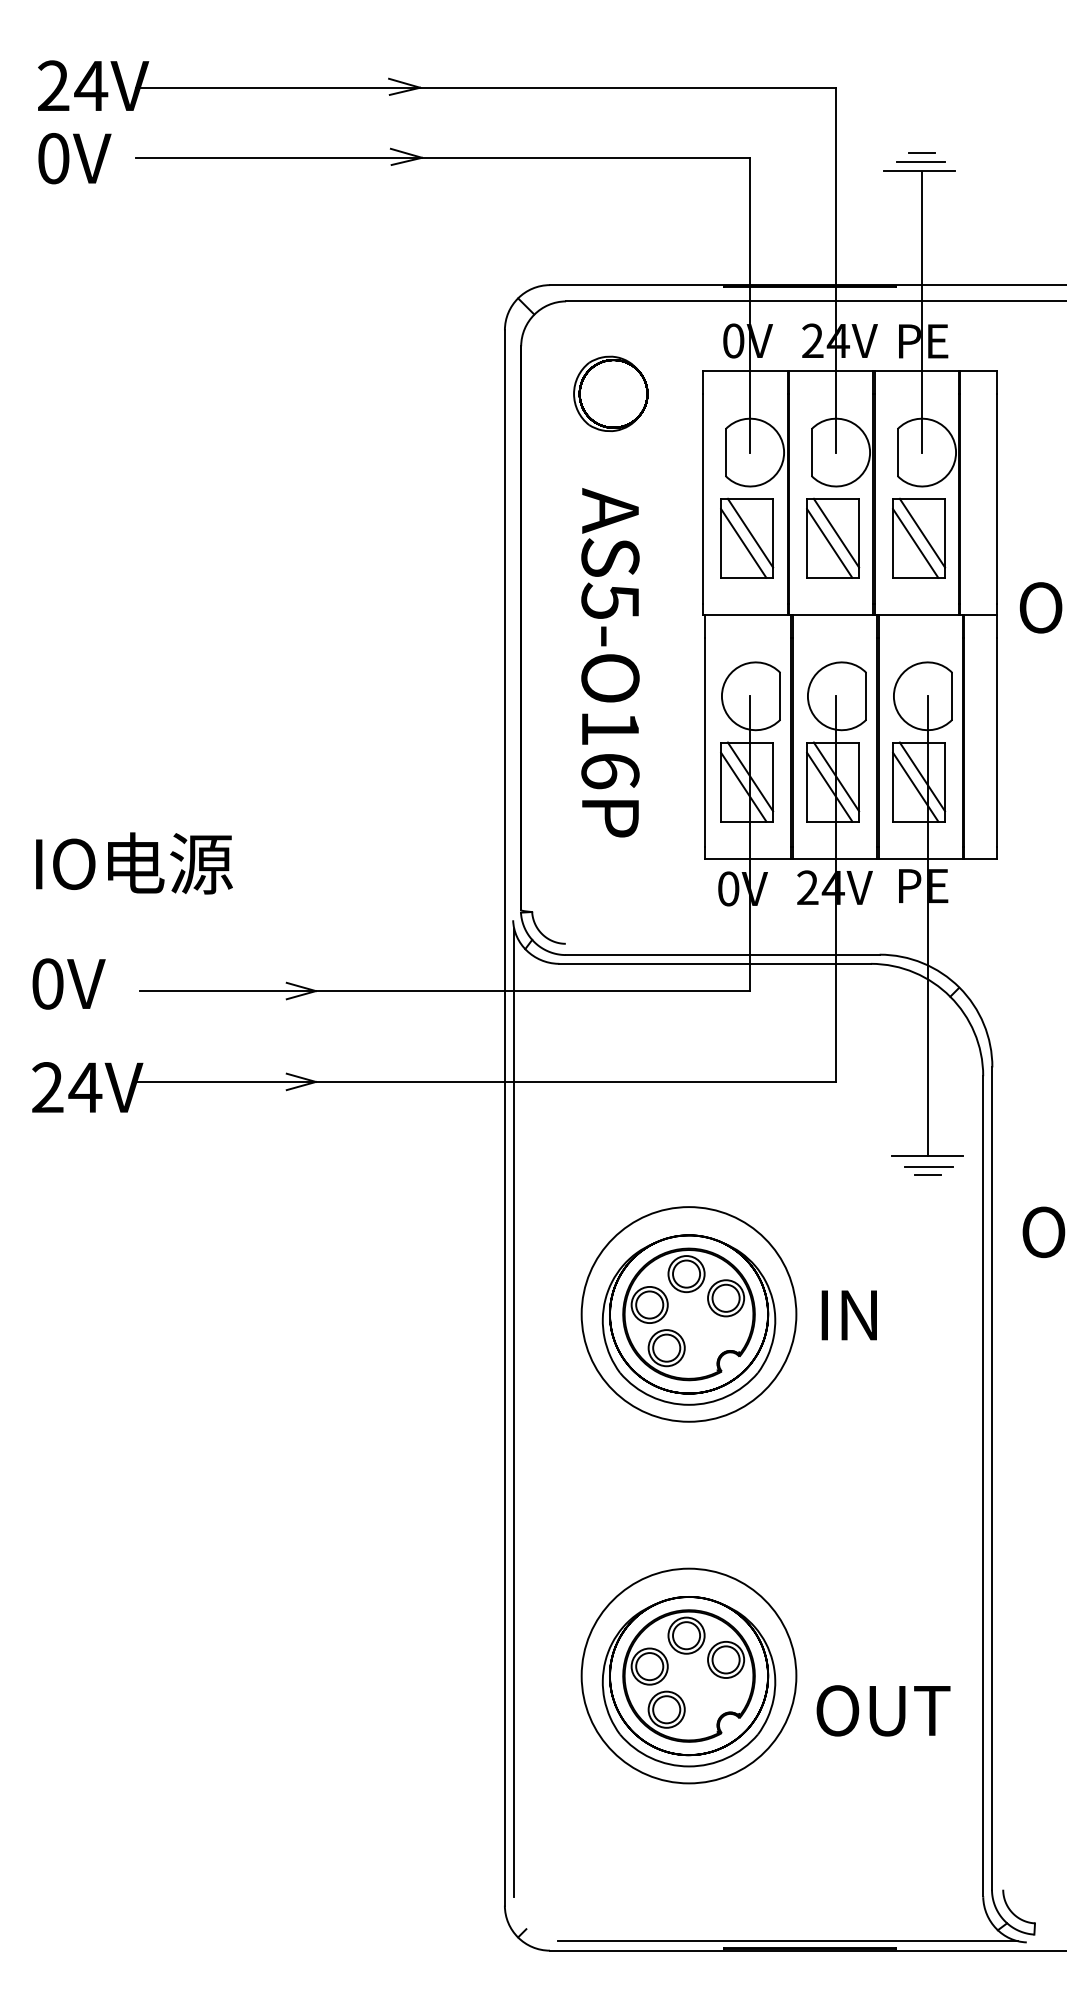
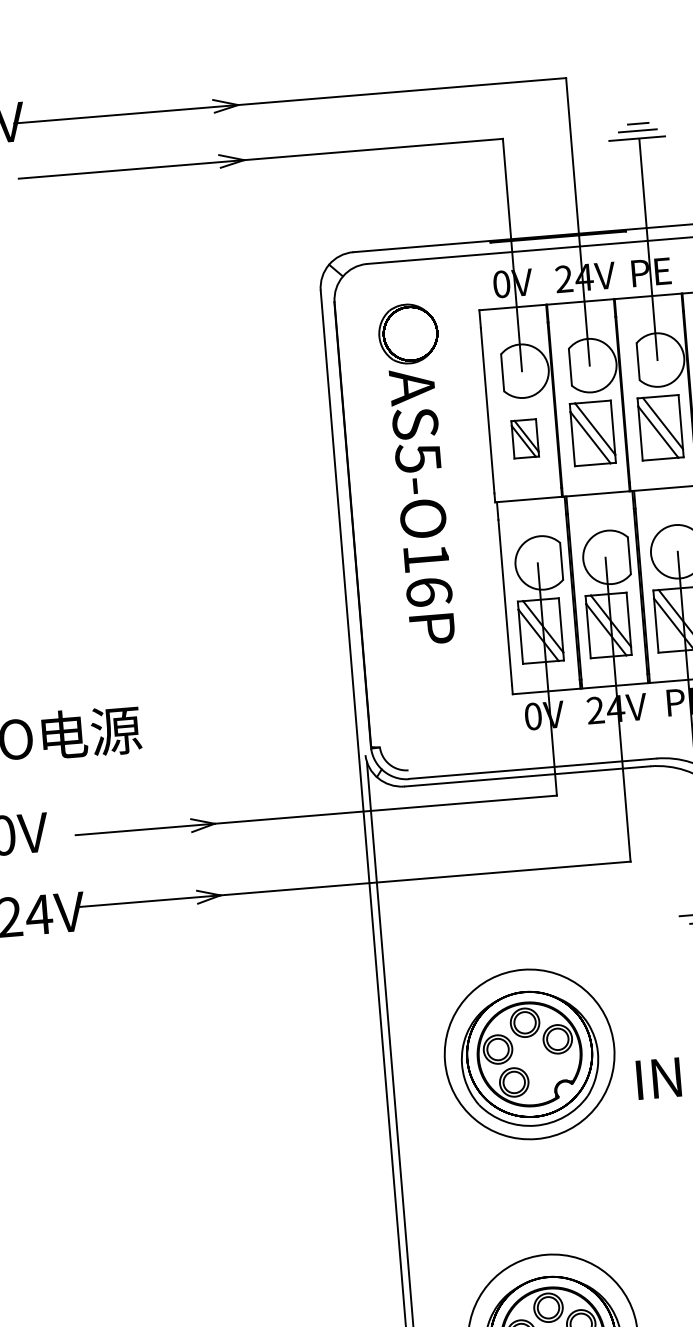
part: (747, 537) -> (525, 438), size x0.6
text: (610, 662) -> (422, 506), moved
text: (848, 1315) -> (658, 1078), moved

